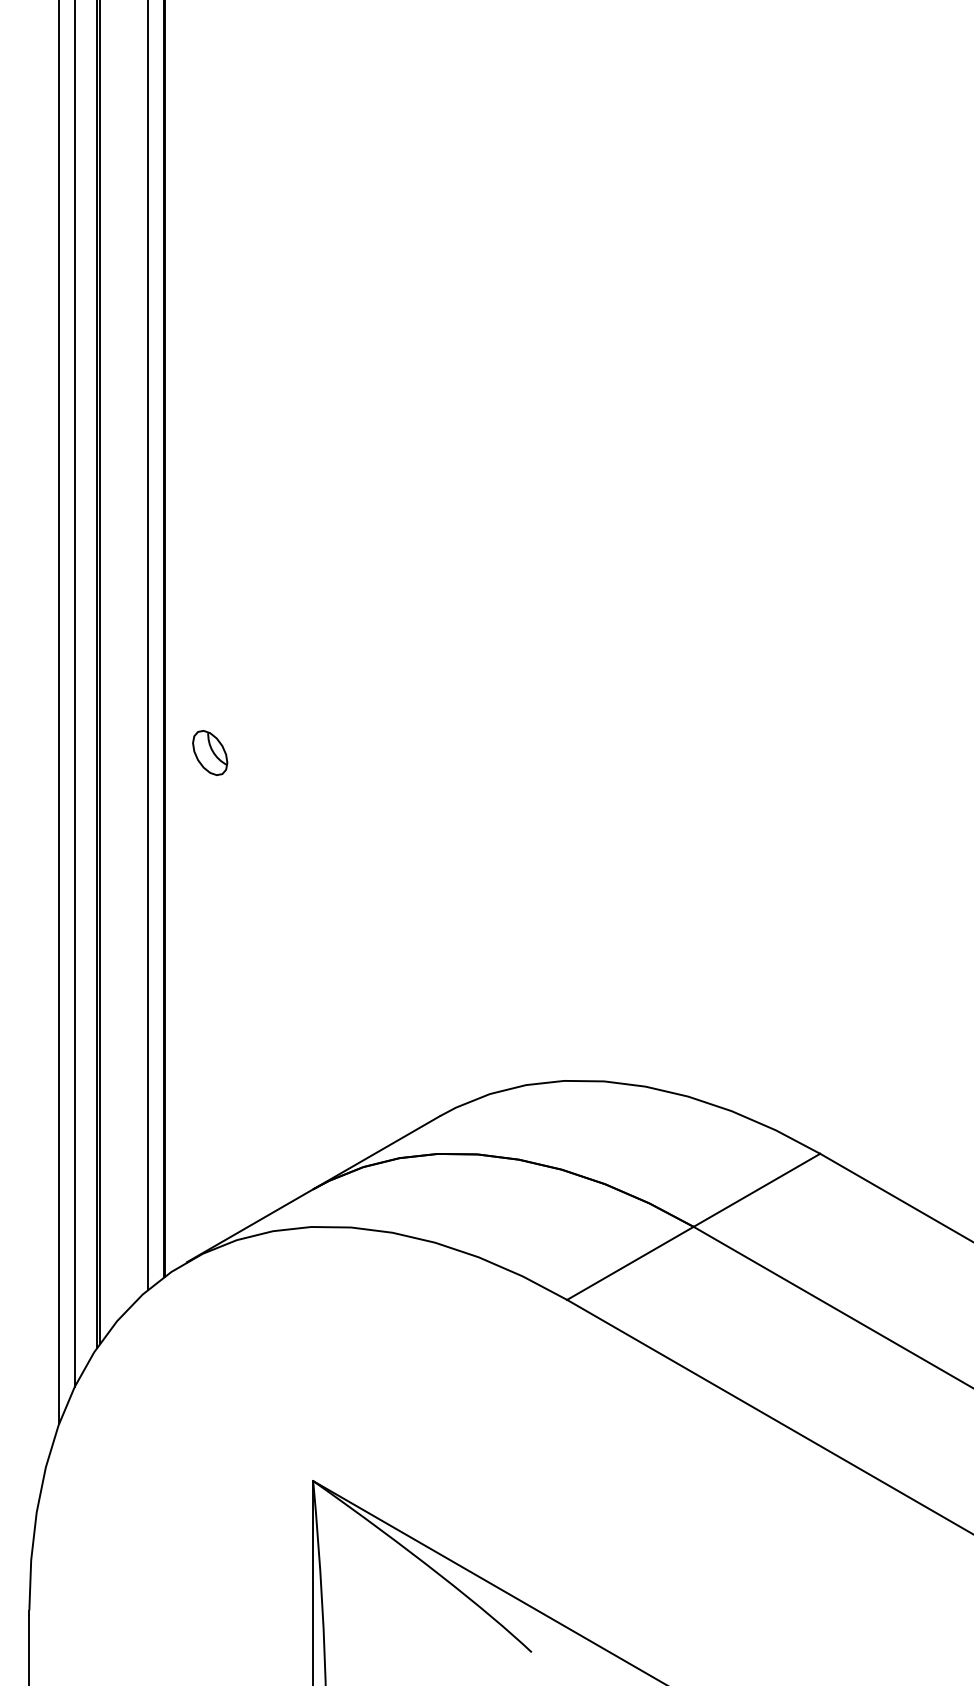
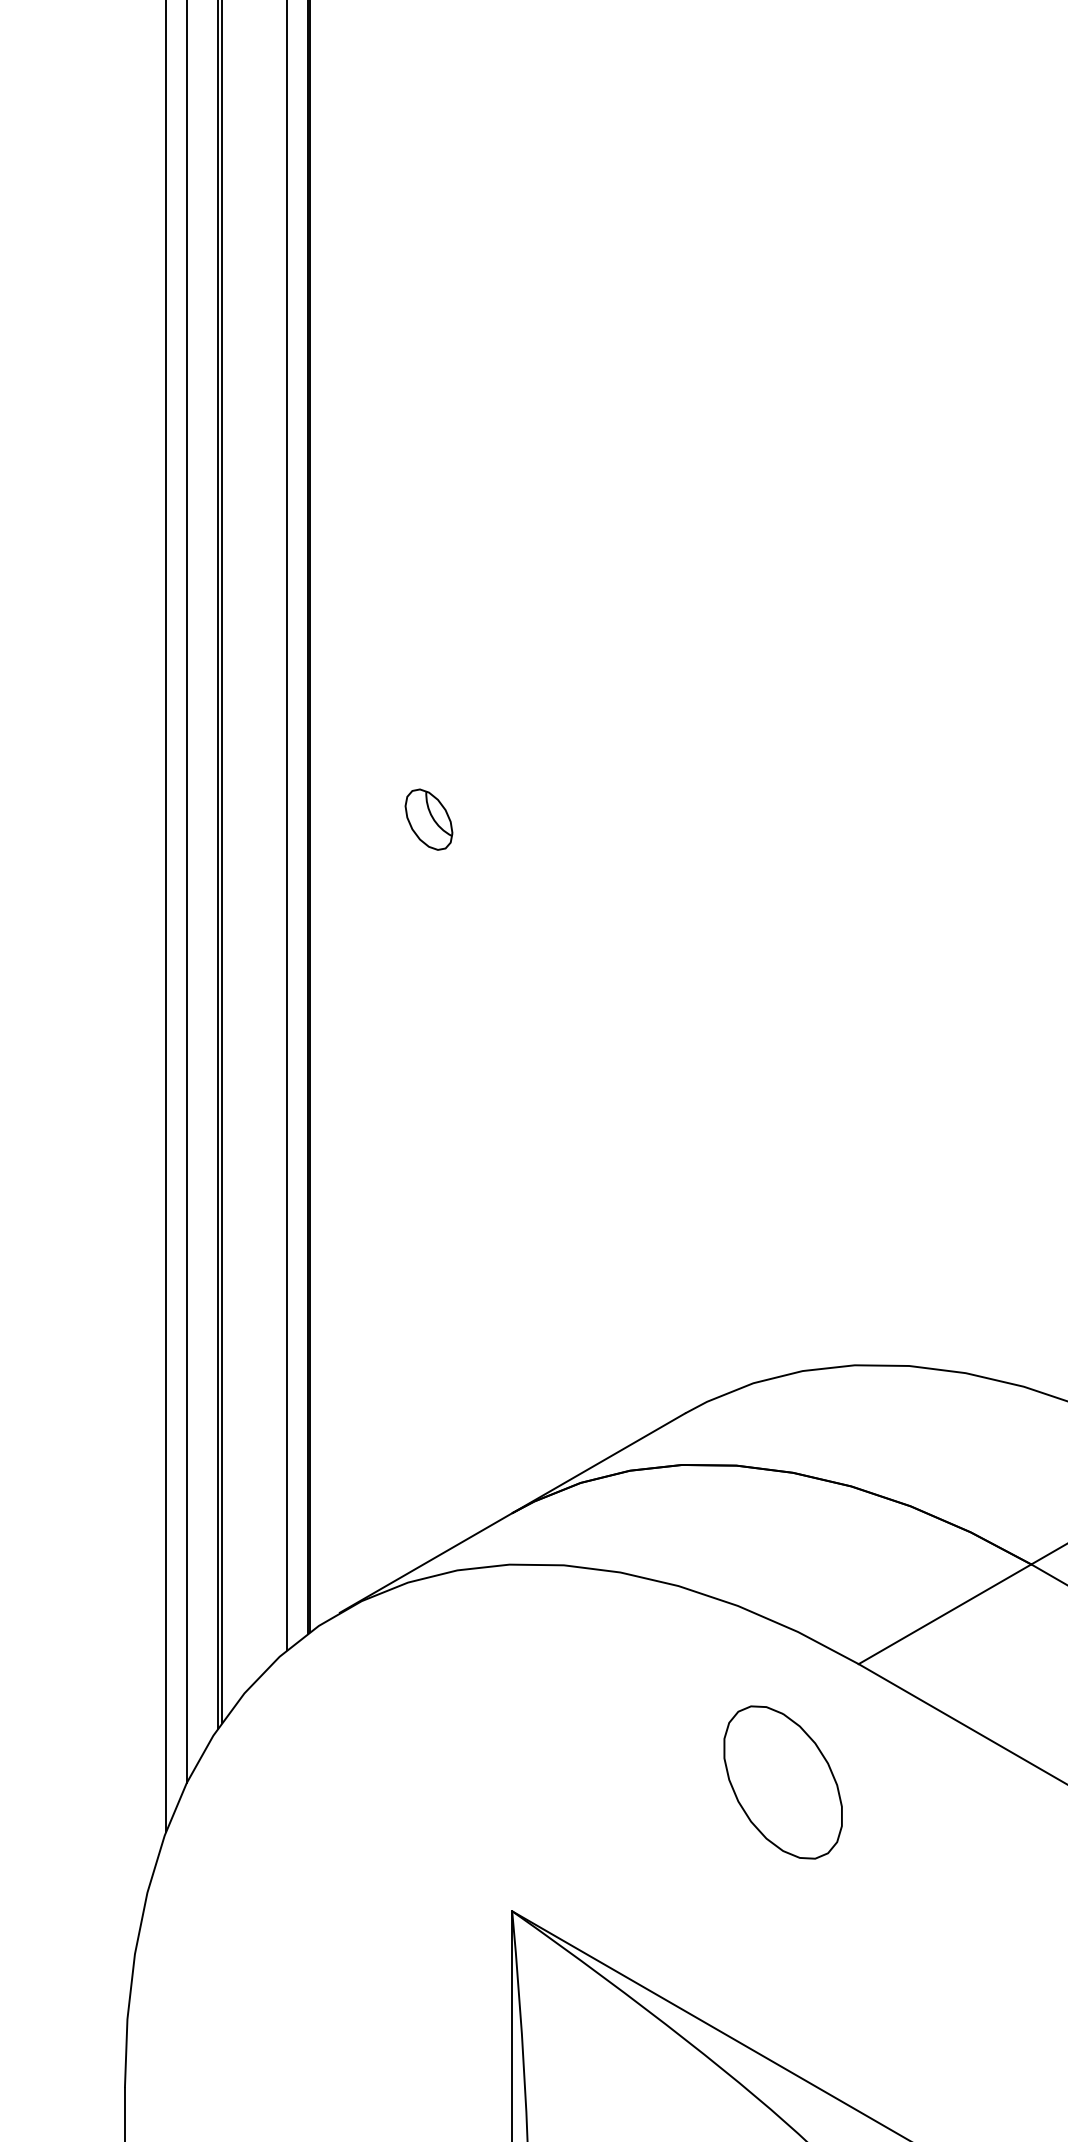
part: (210, 752) -> (429, 818), moved
part: (511, 1386) -> (782, 1782), added

